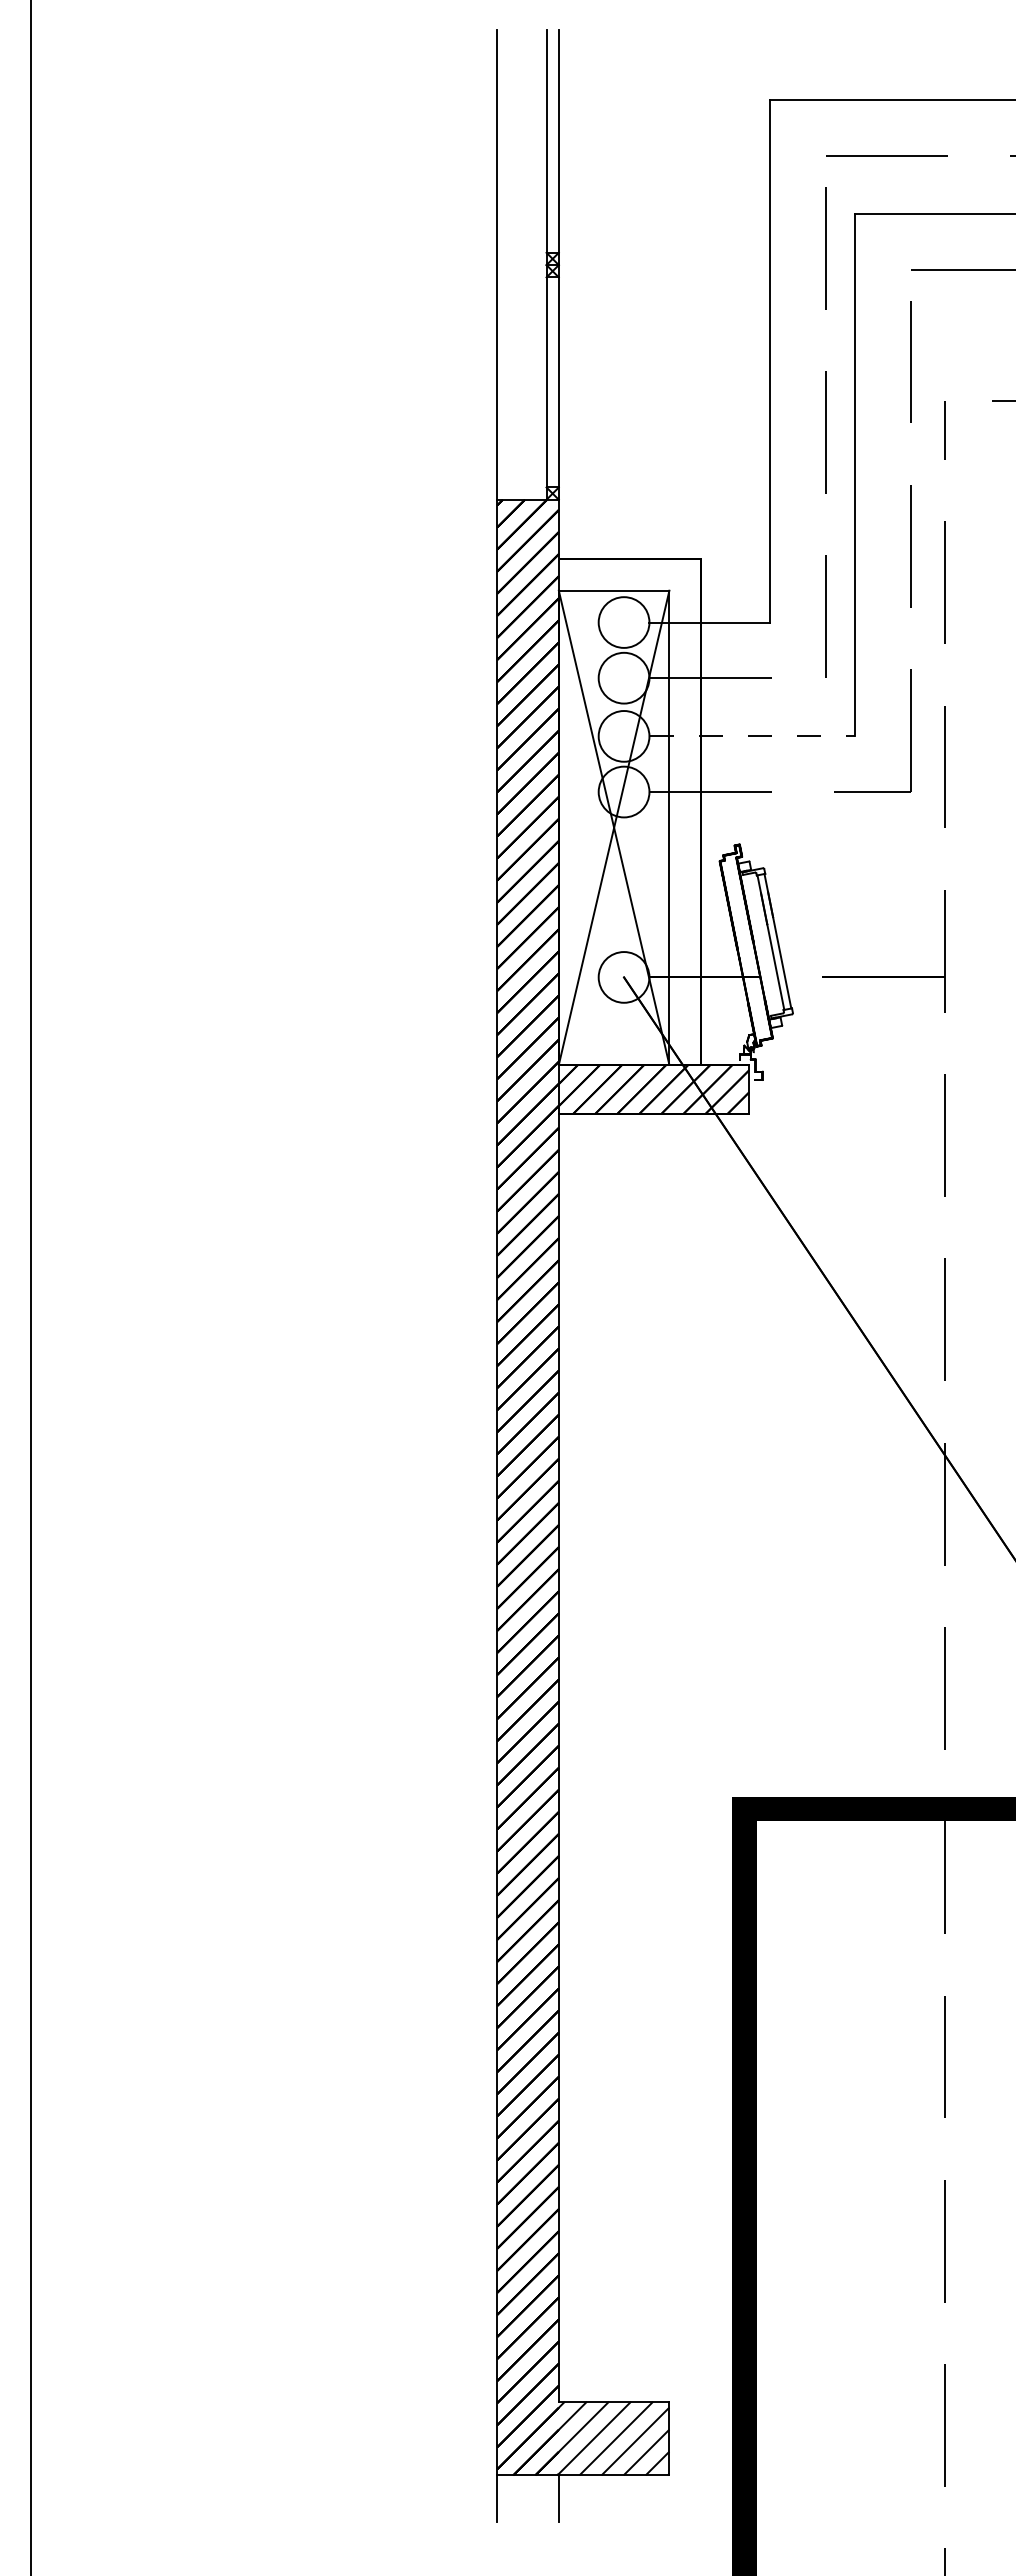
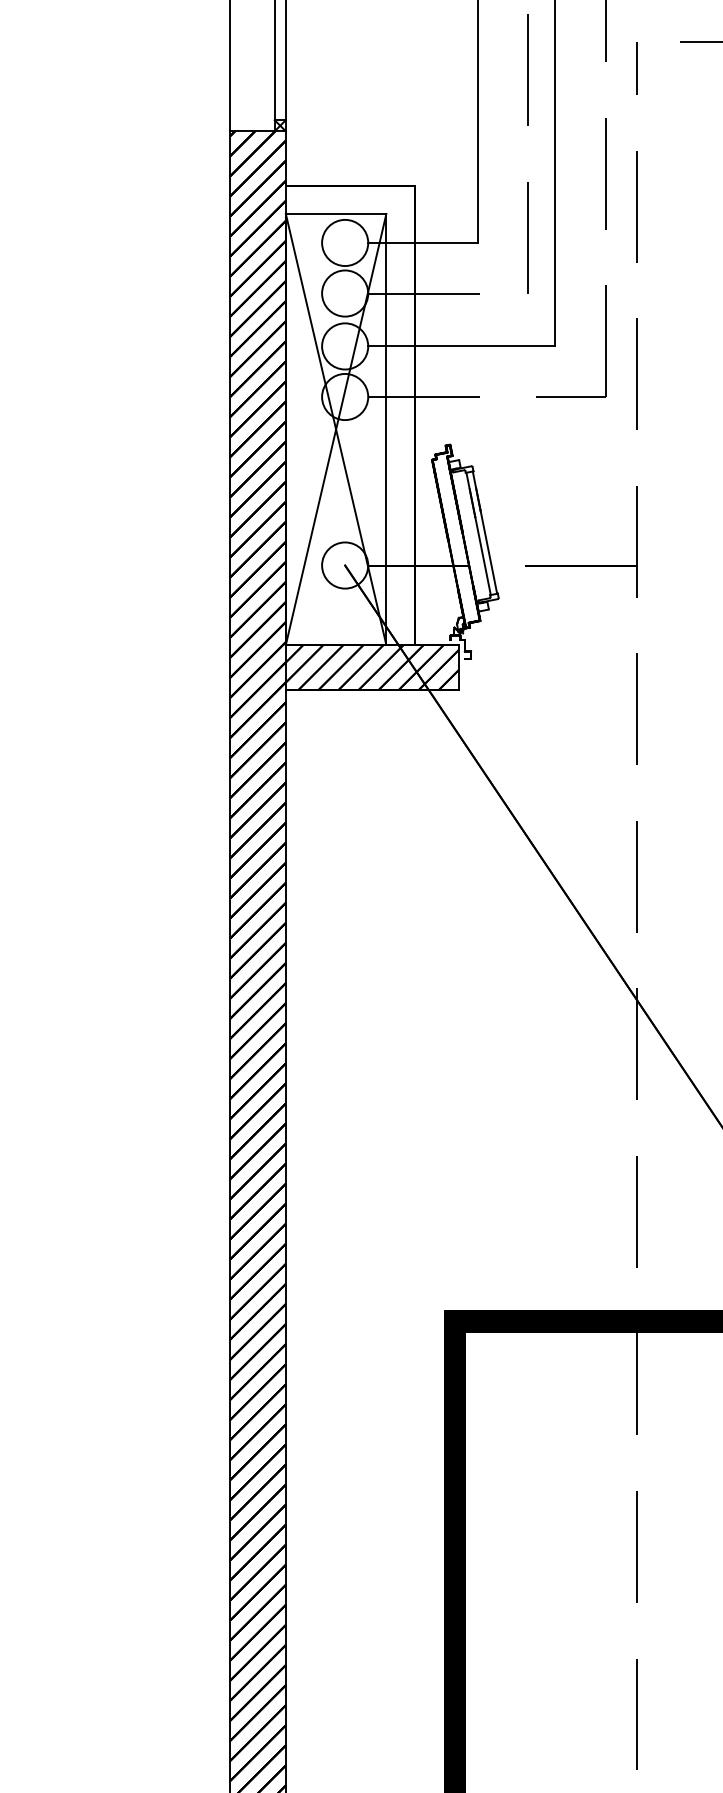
line: (752, 736) -> (461, 346), dashed -> solid

